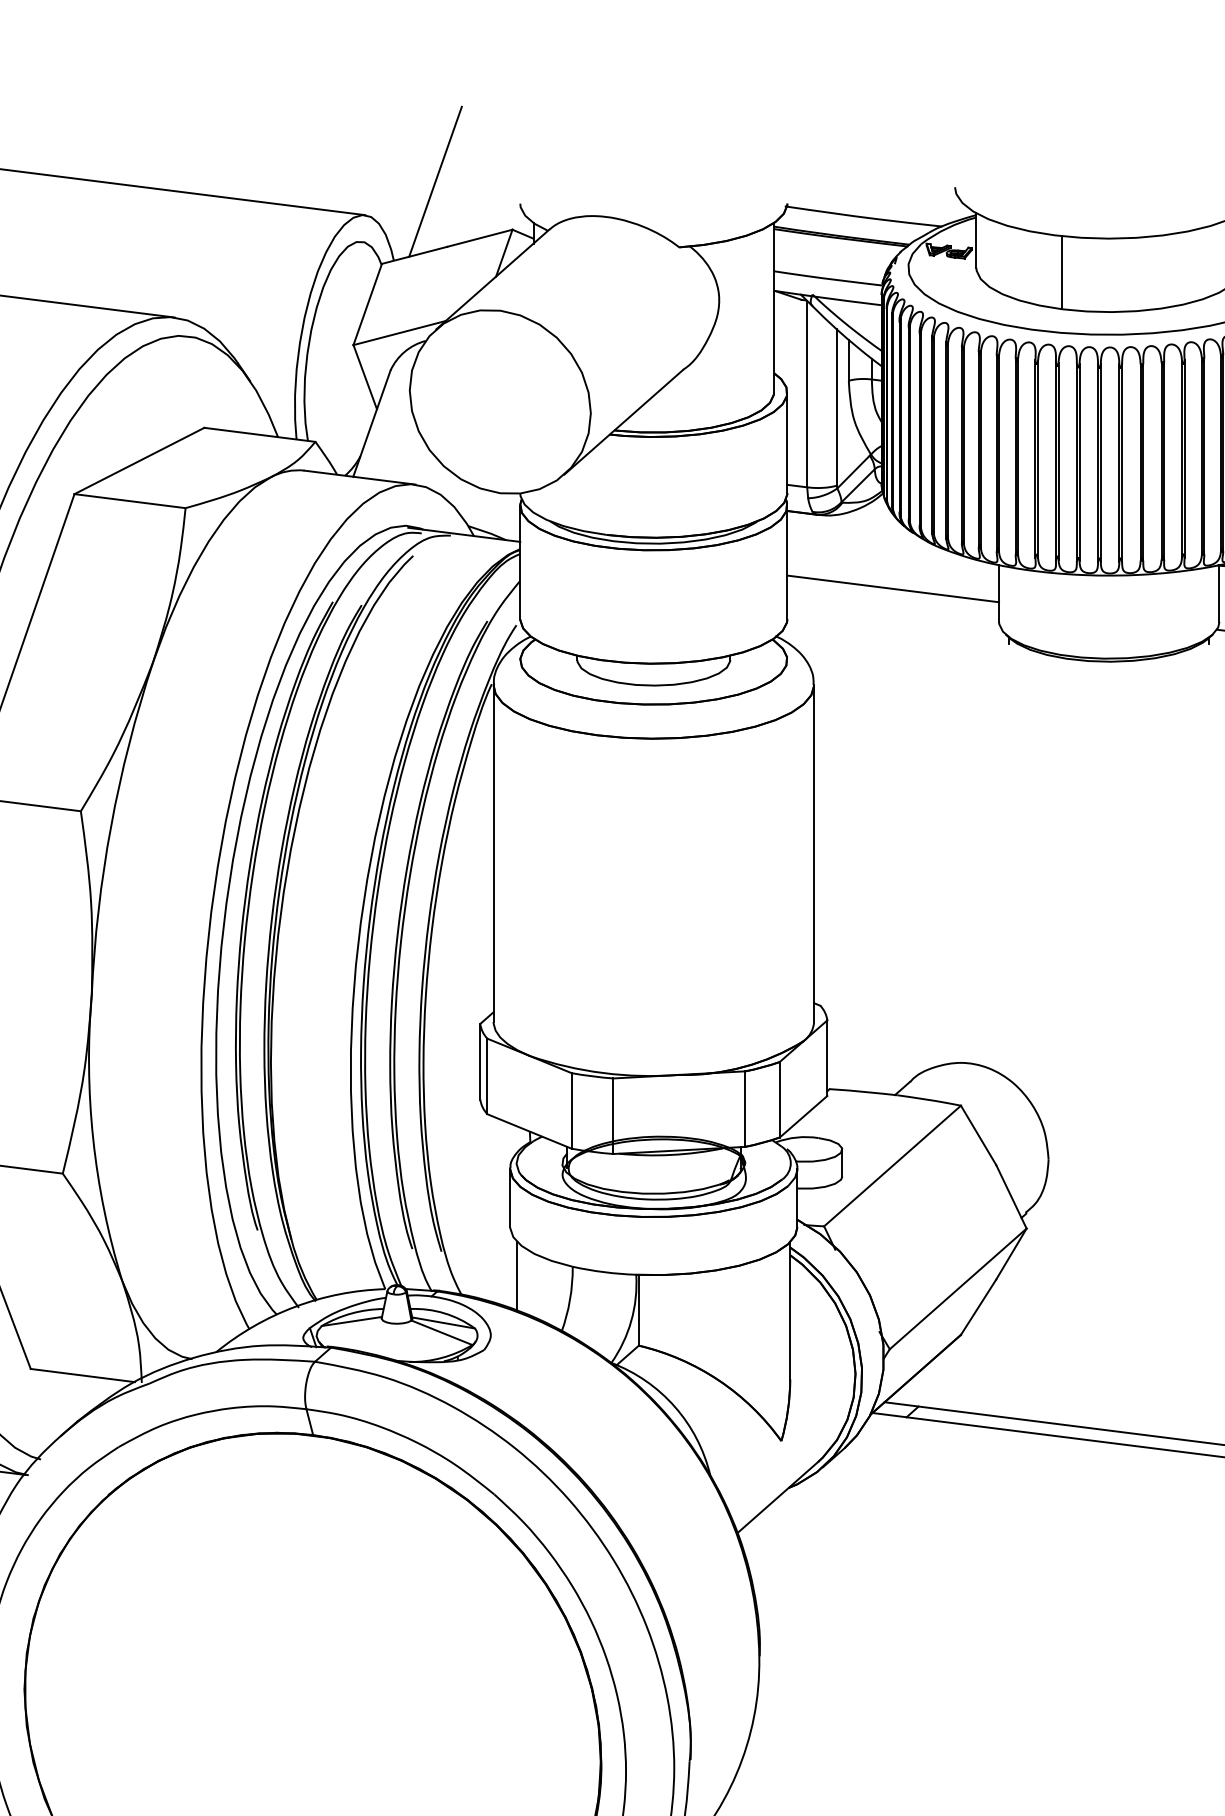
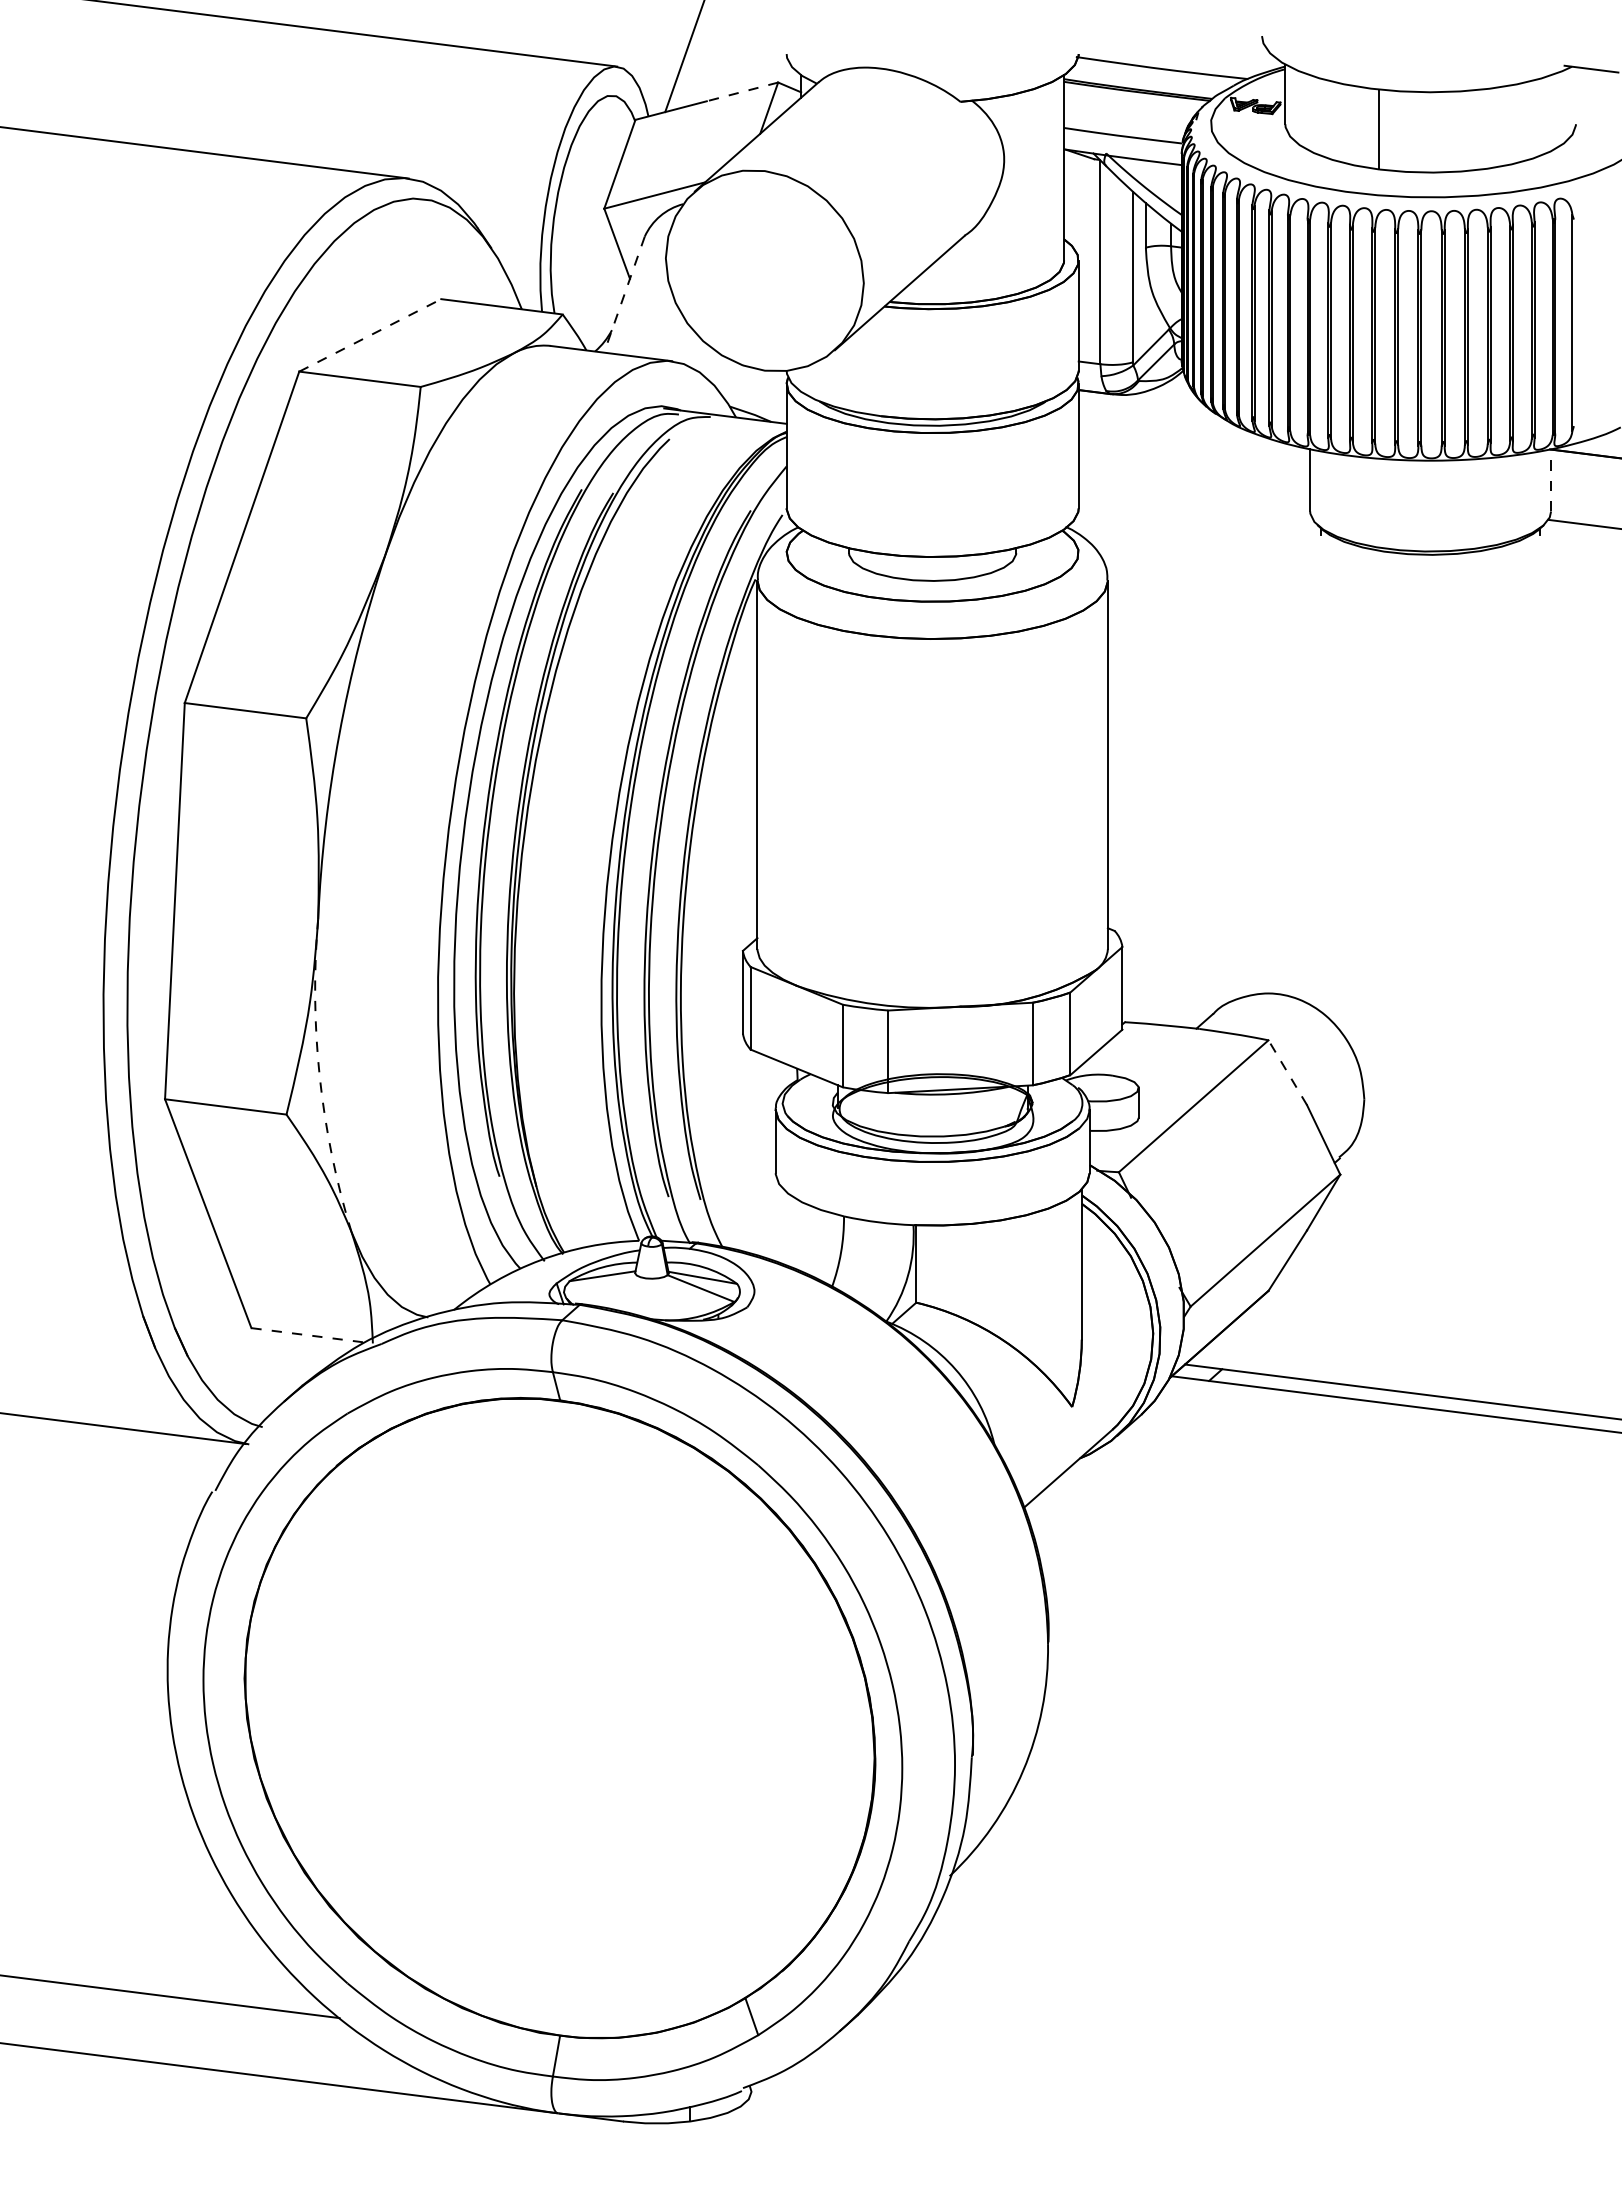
line: (479, 237) -> (742, 91), solid -> dashed
line: (371, 424) -> (624, 295), solid -> dashed
line: (139, 461) -> (370, 335), solid -> dashed
line: (893, 588) -> (1194, 474), removed
line: (1219, 592) -> (1551, 479), solid -> dashed
line: (978, 1135) -> (1287, 1072), solid -> dashed
arc: (93, 1139) -> (319, 1077), solid -> dashed
line: (517, 1275) -> (783, 1226), removed
line: (82, 1375) -> (308, 1335), solid -> dashed

